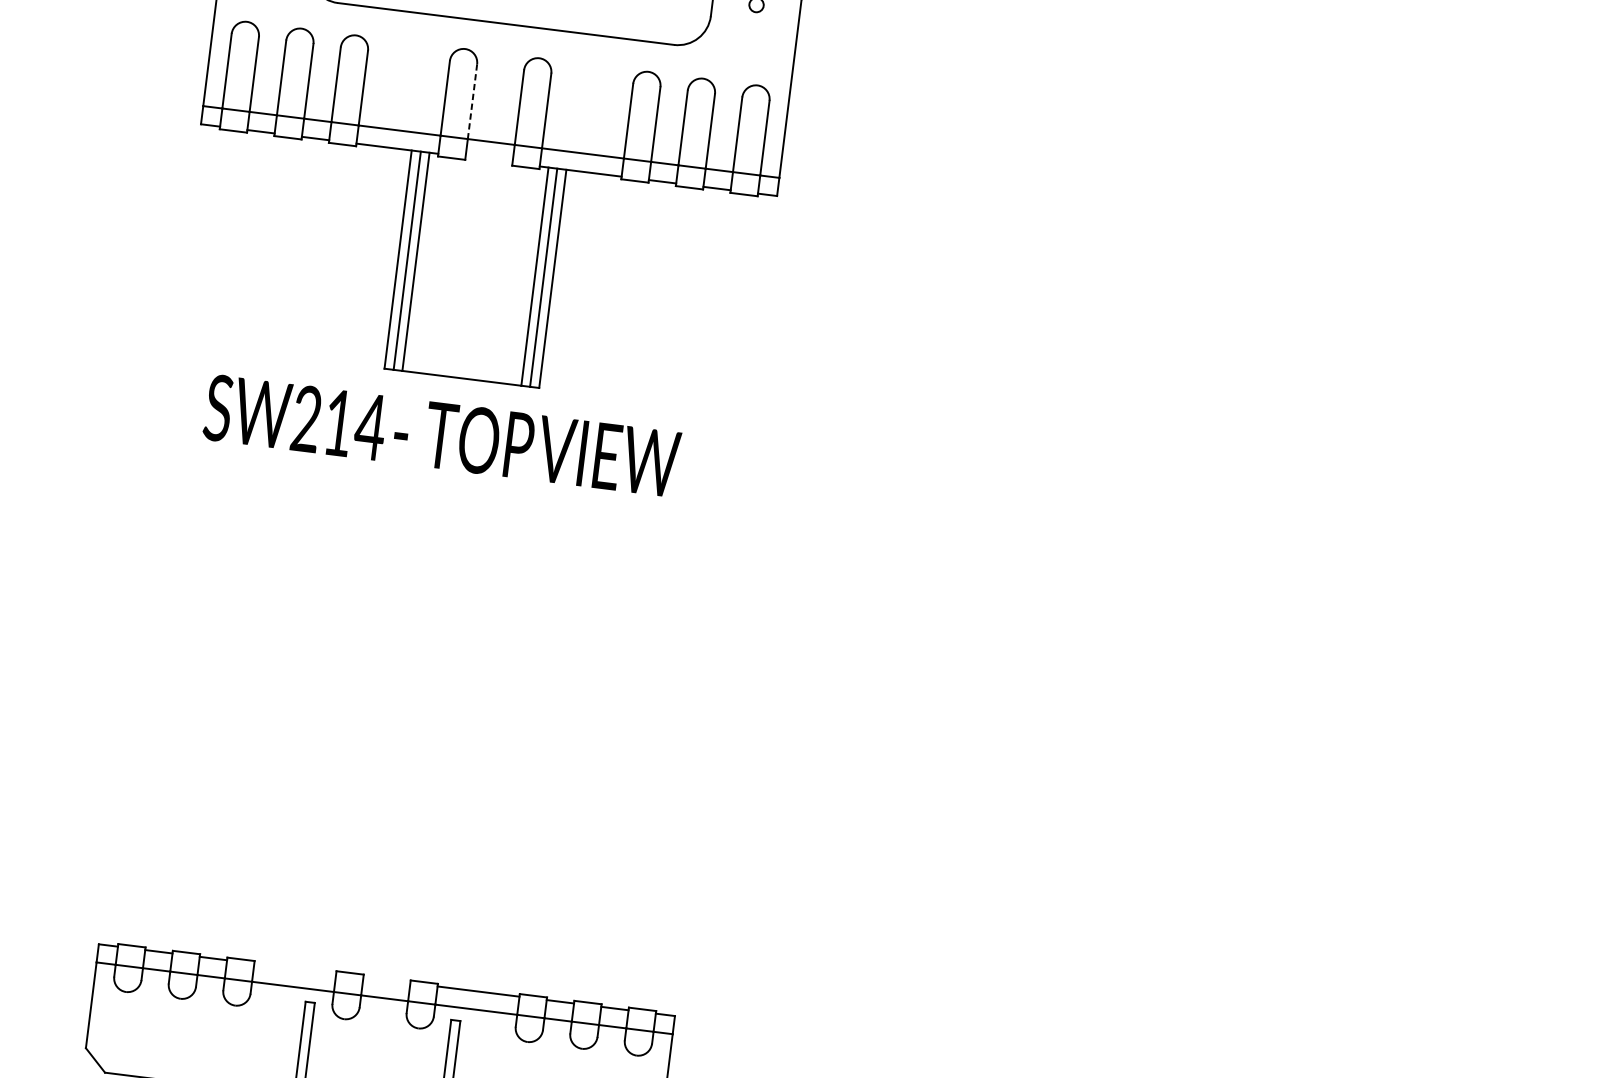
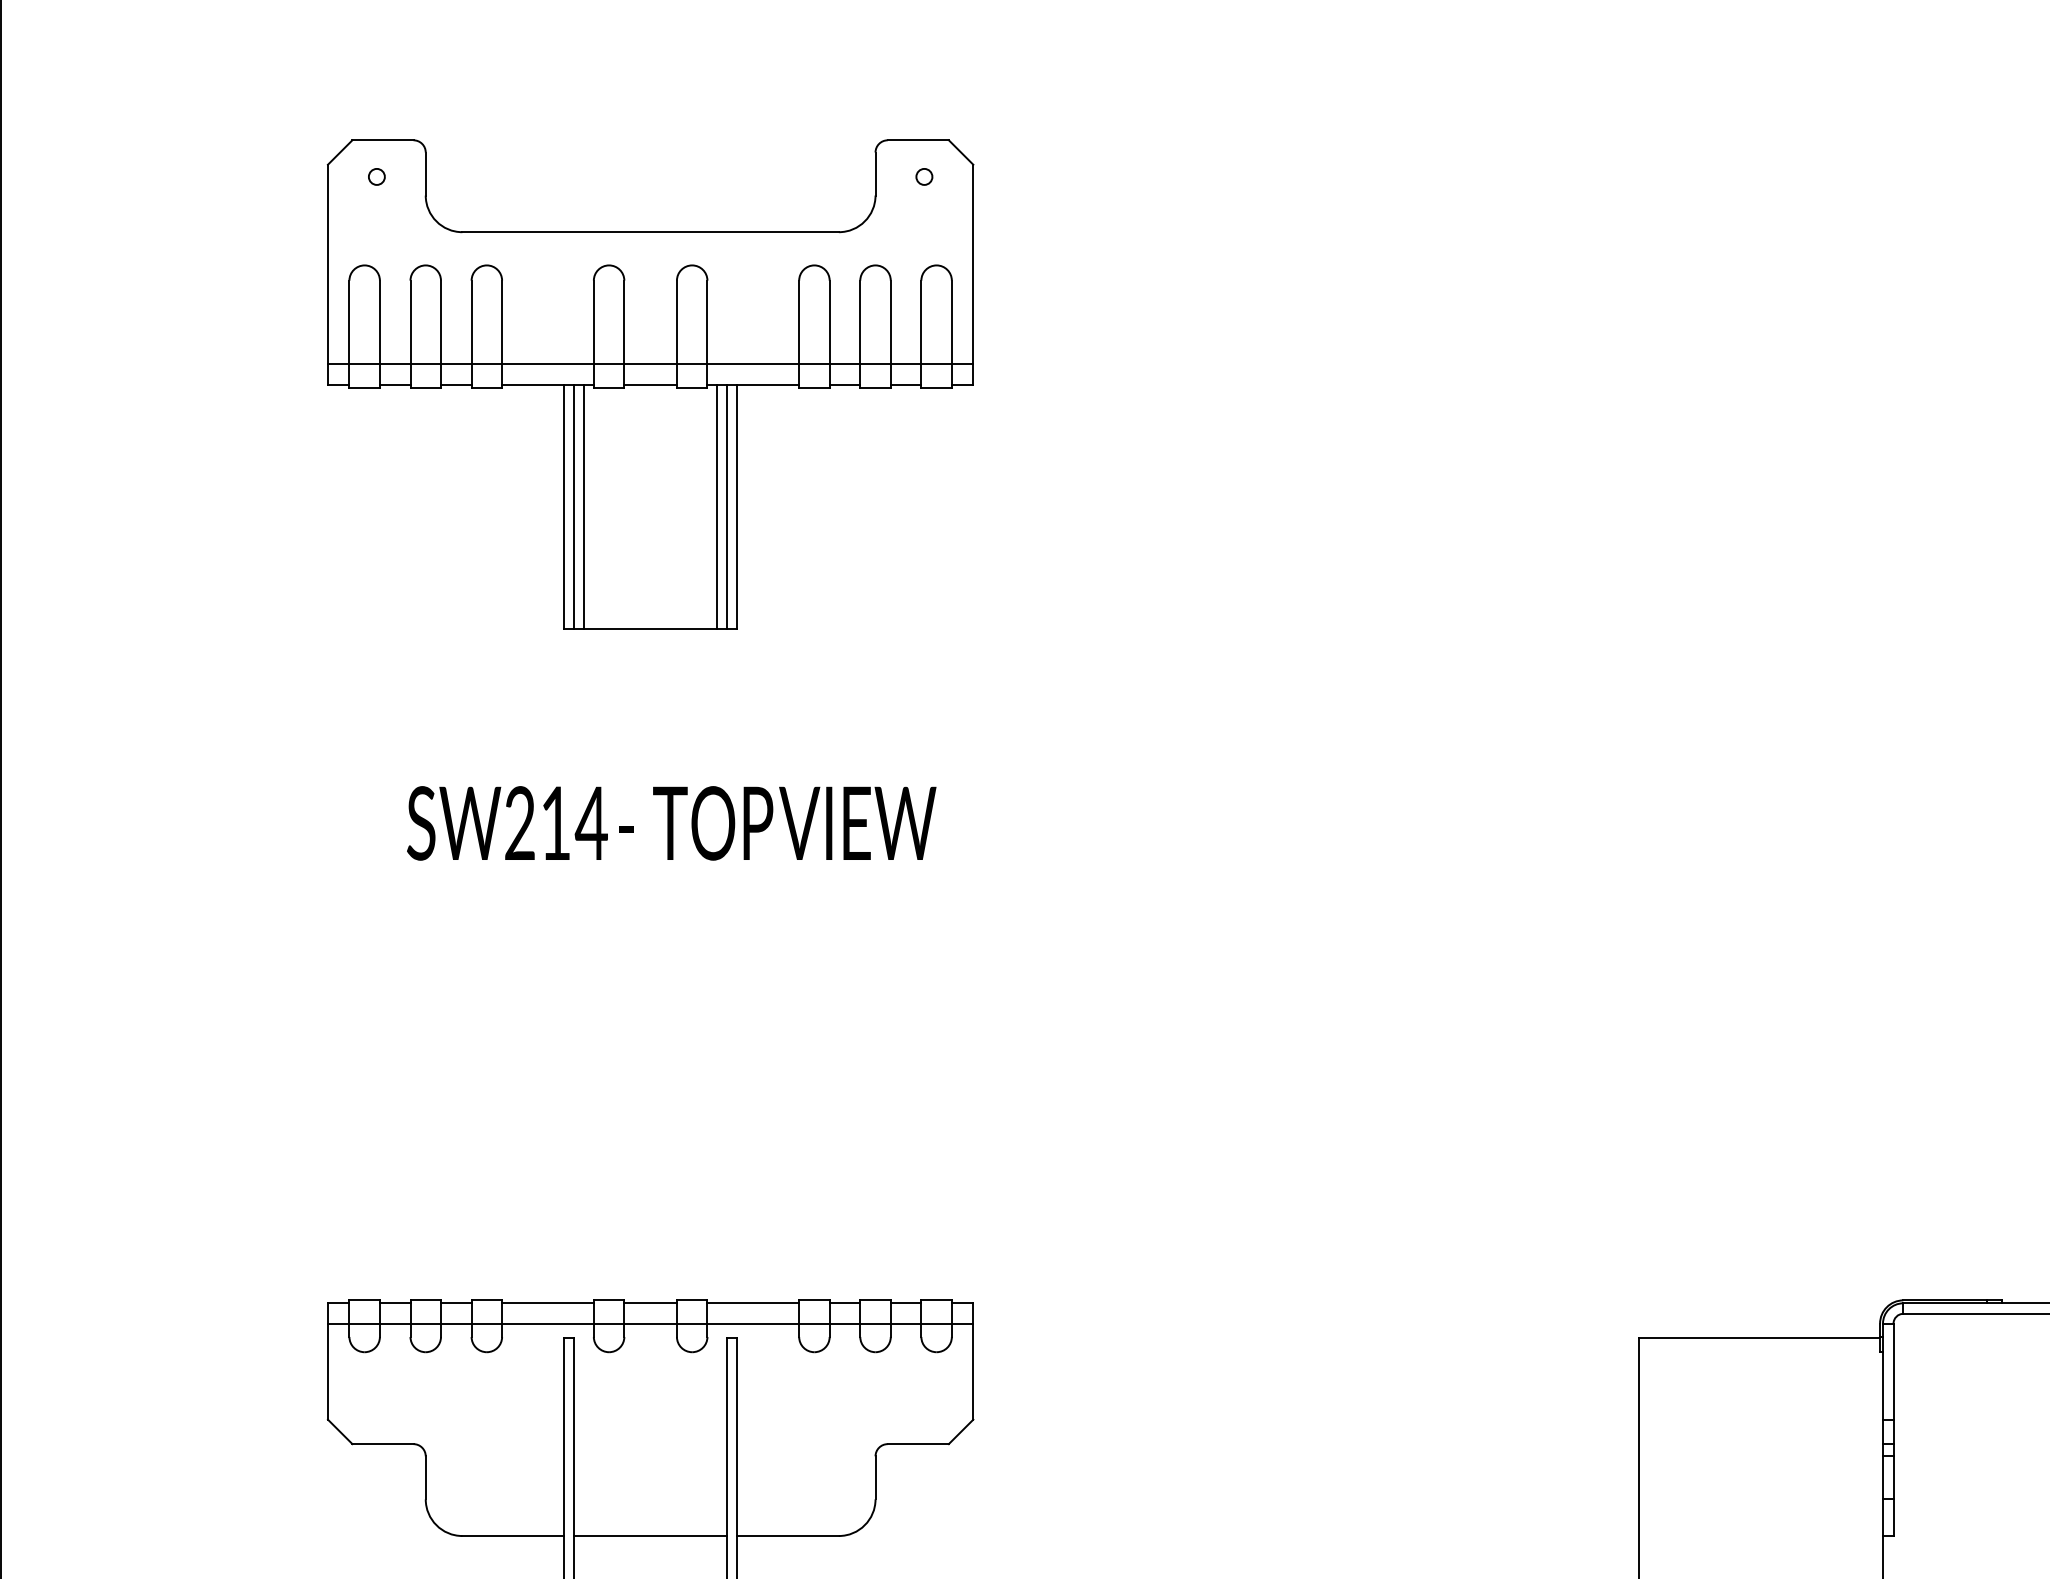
line: (472, 101) -> (624, 322), dashed -> solid
line: (488, 159) -> (650, 384), added
text: (441, 436) -> (671, 823), moved
line: (294, 968) -> (547, 1303), added
line: (386, 980) -> (650, 1303), added

